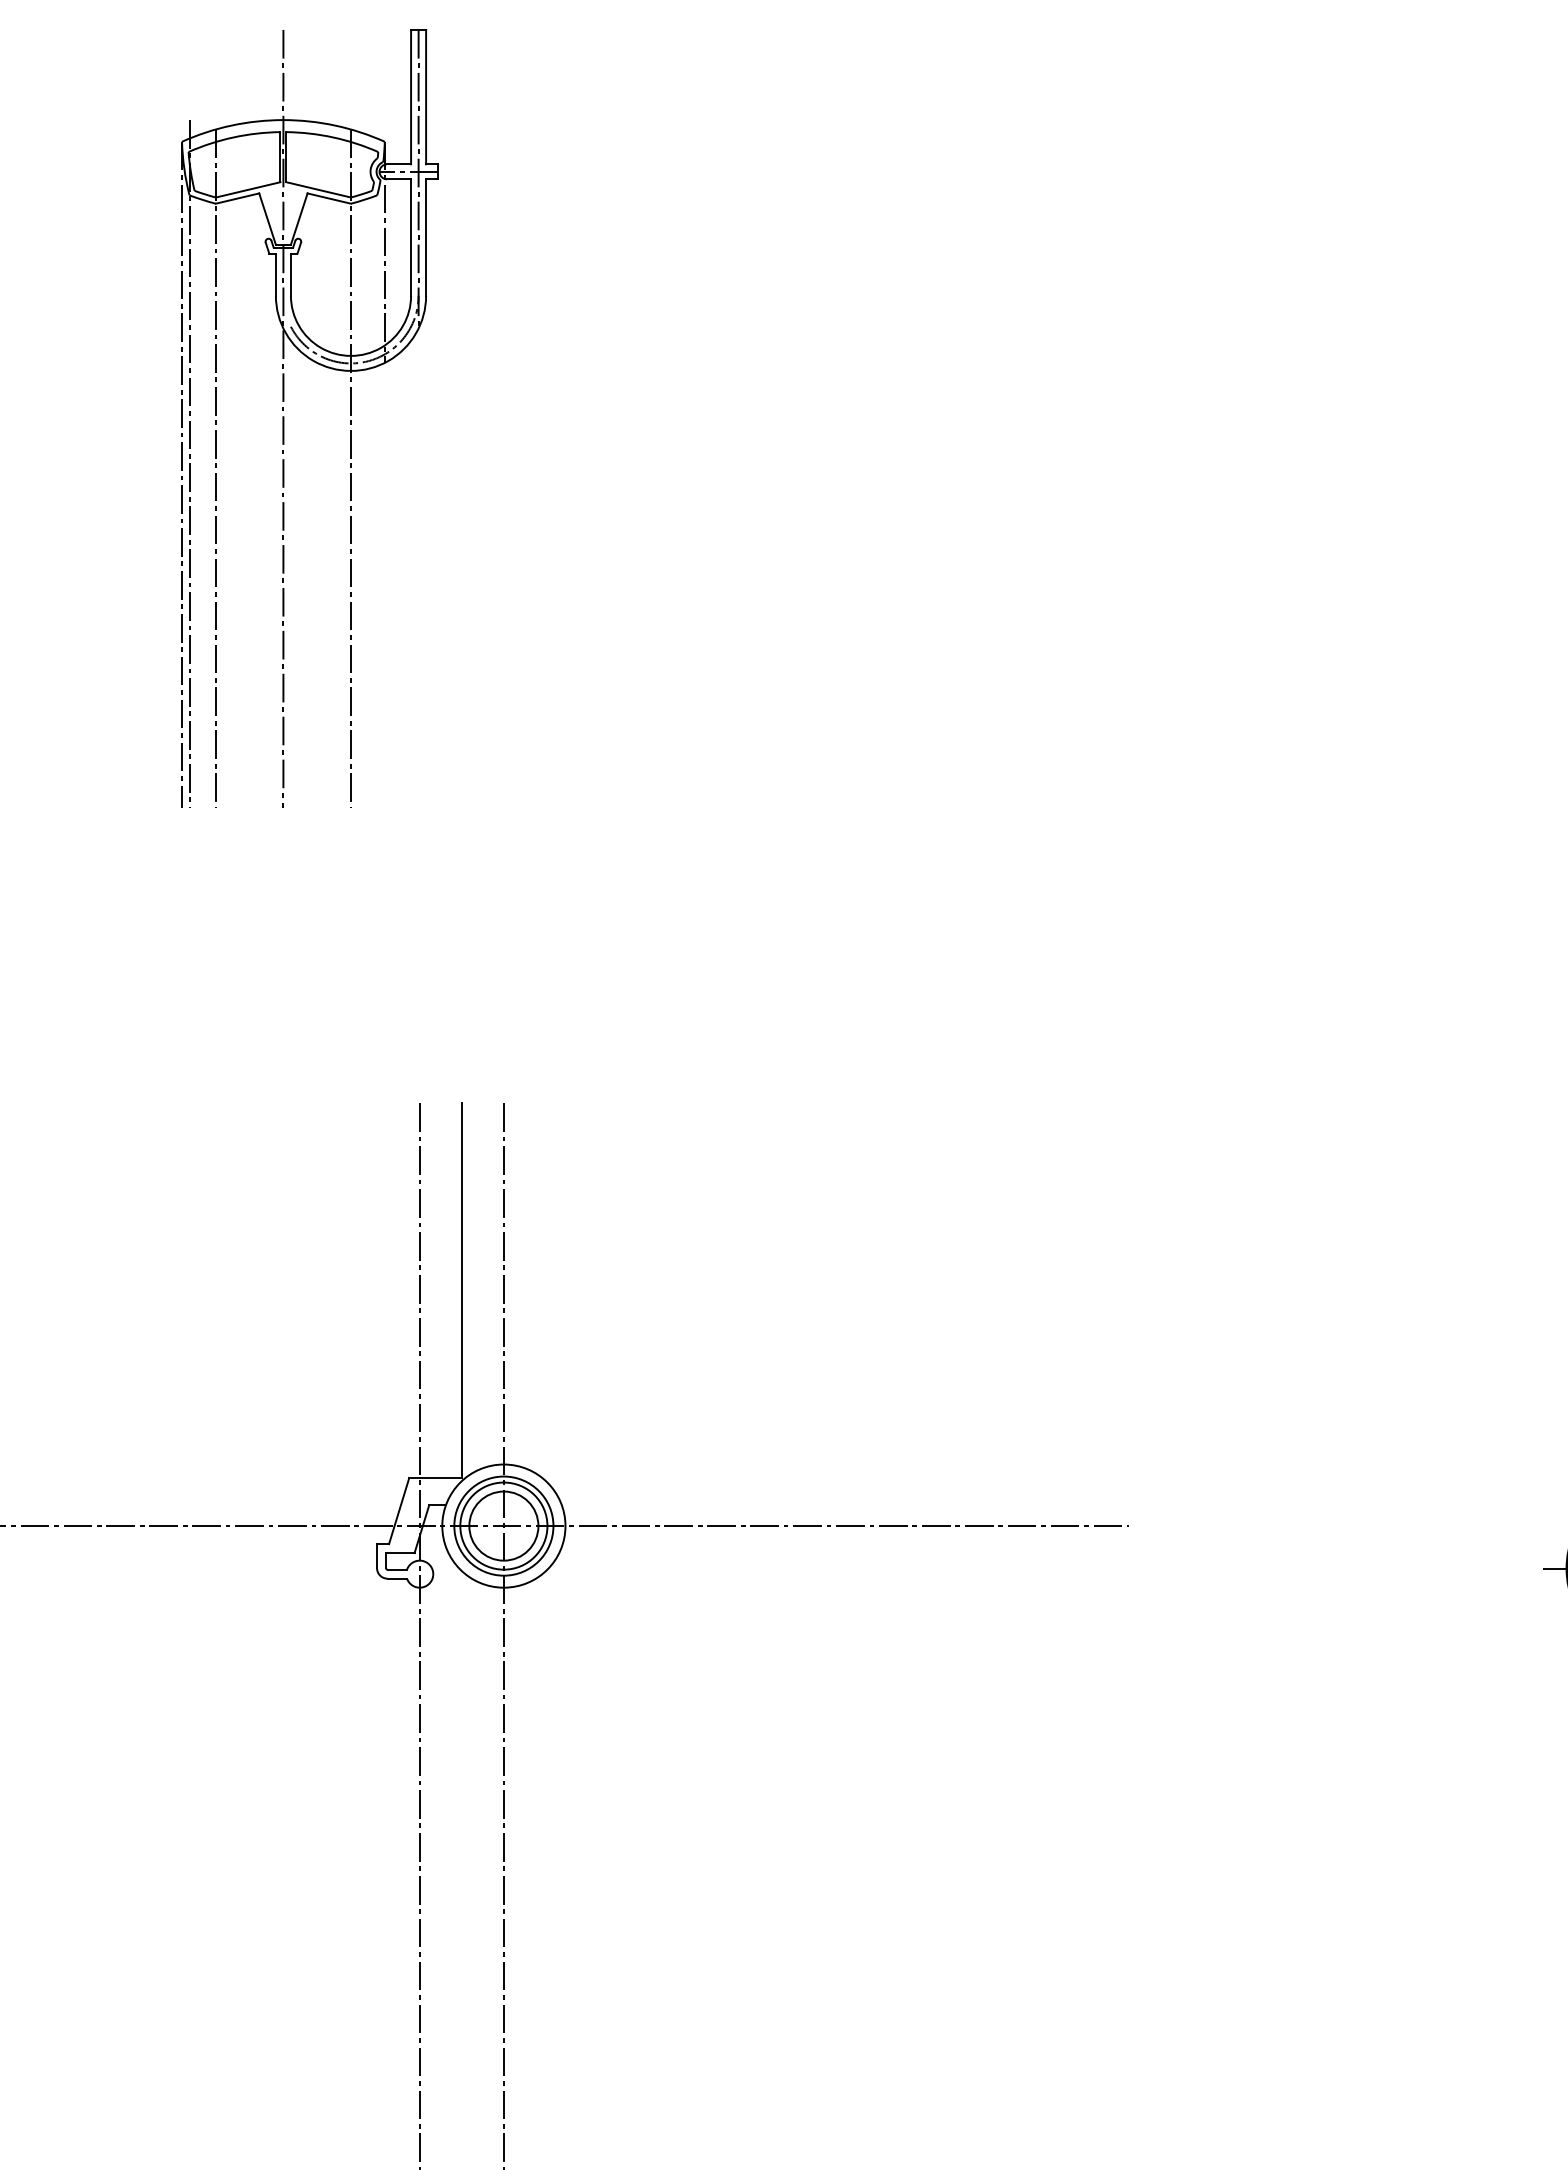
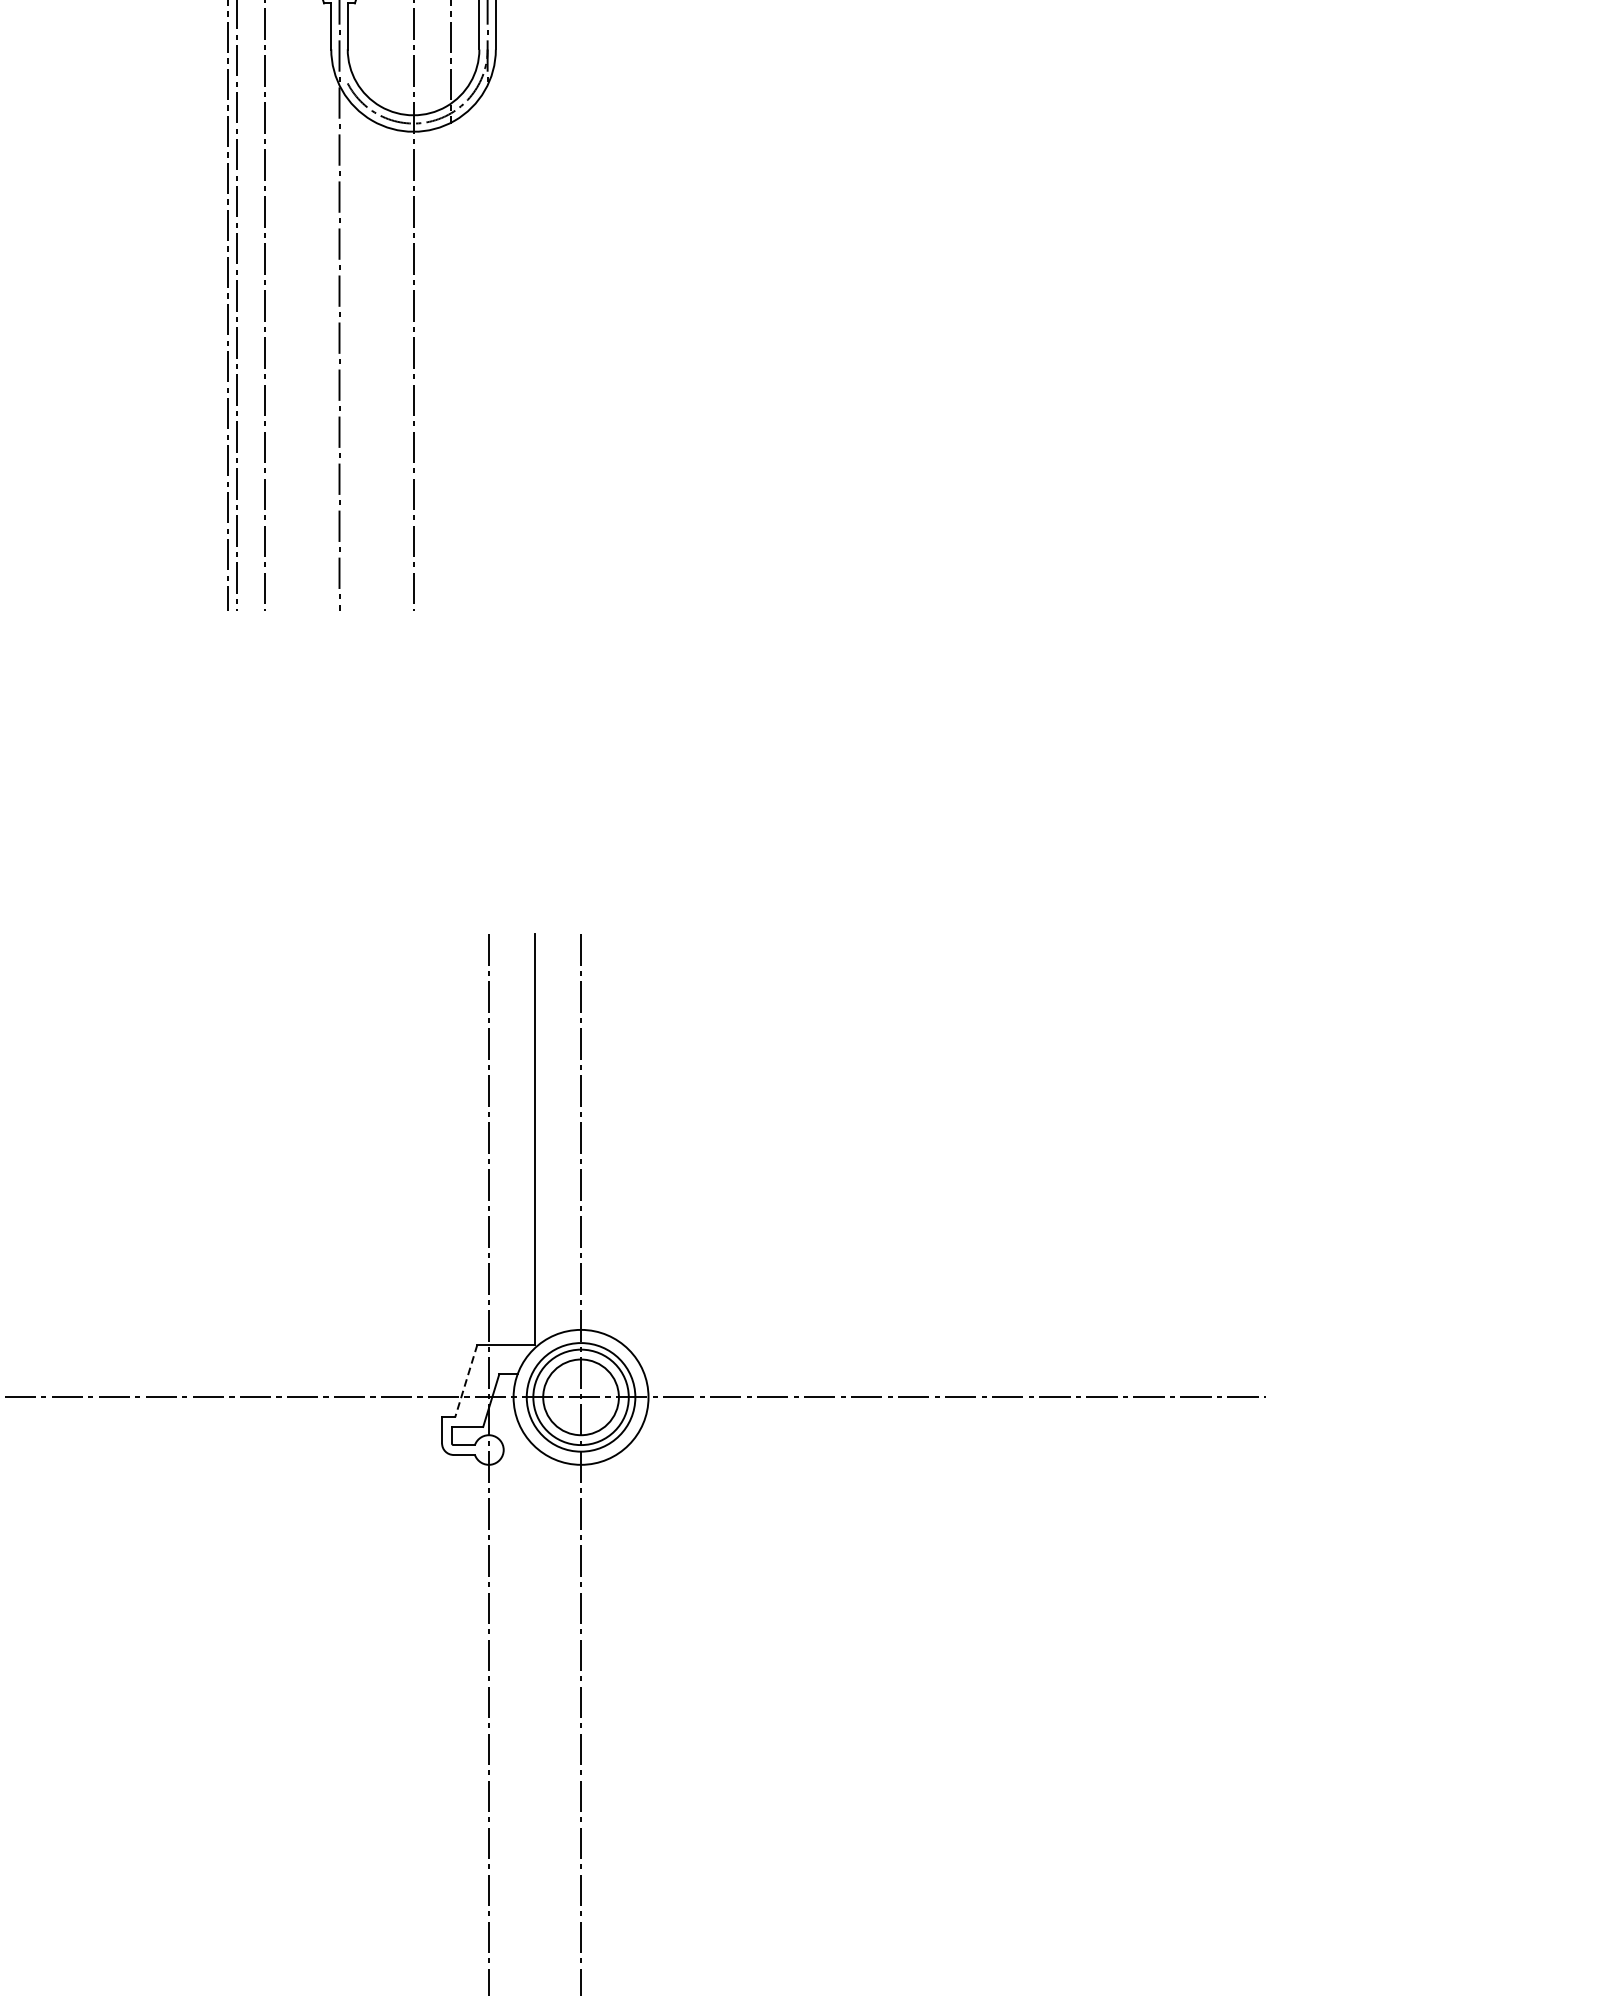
line: (399, 1511) -> (466, 1381), solid -> dashed

